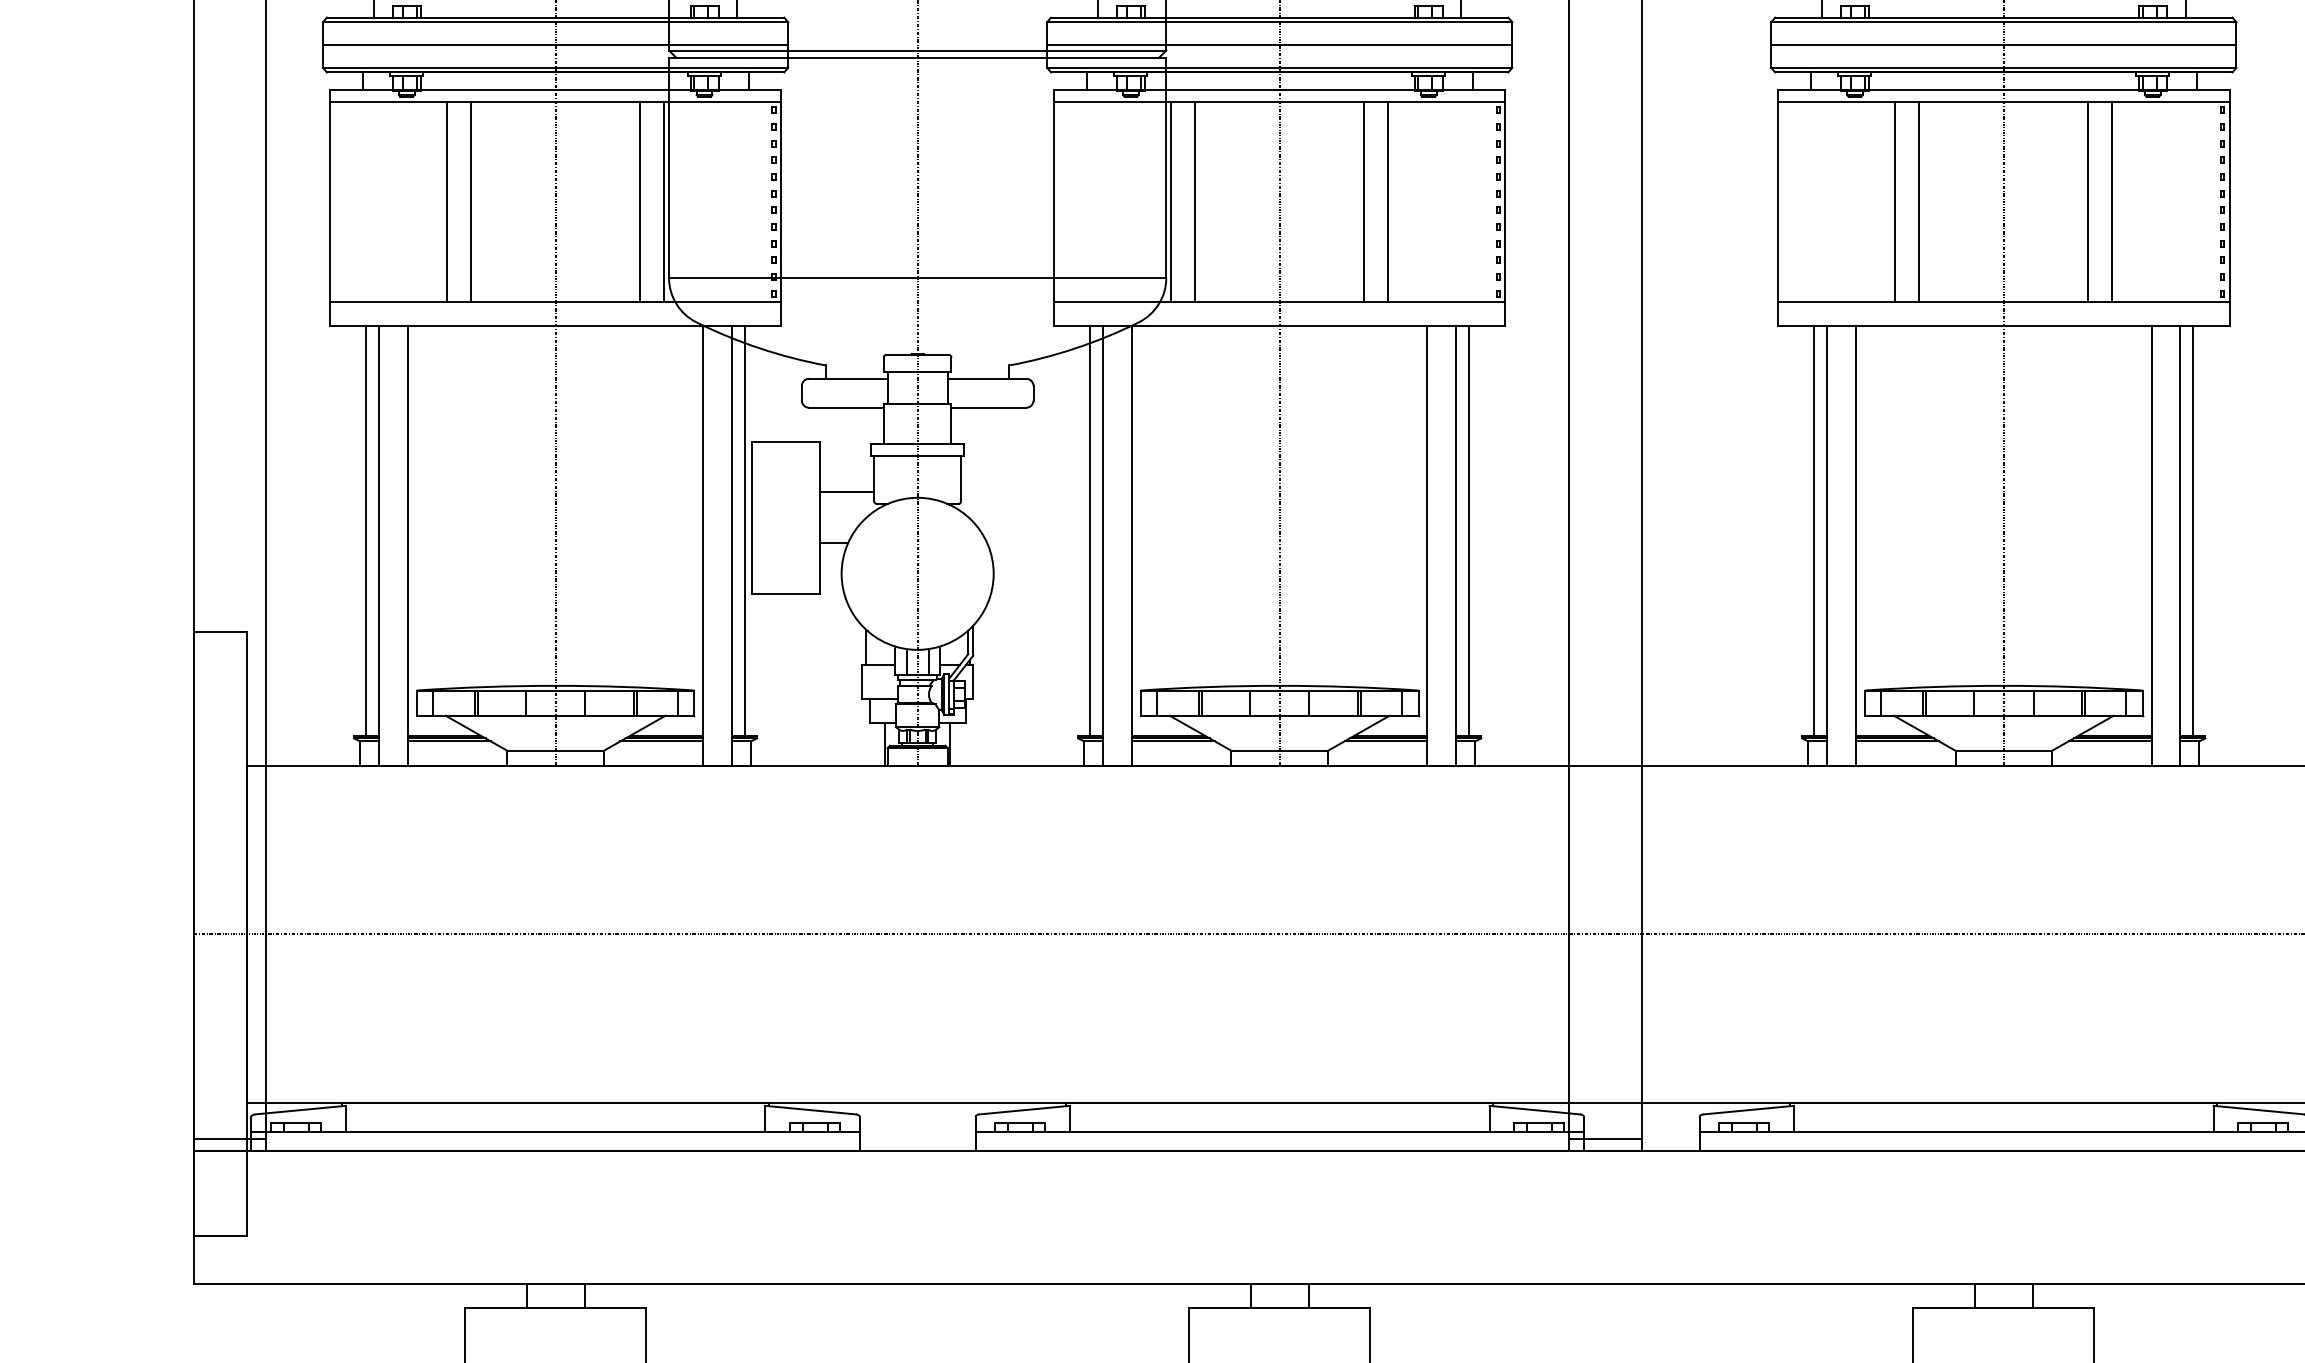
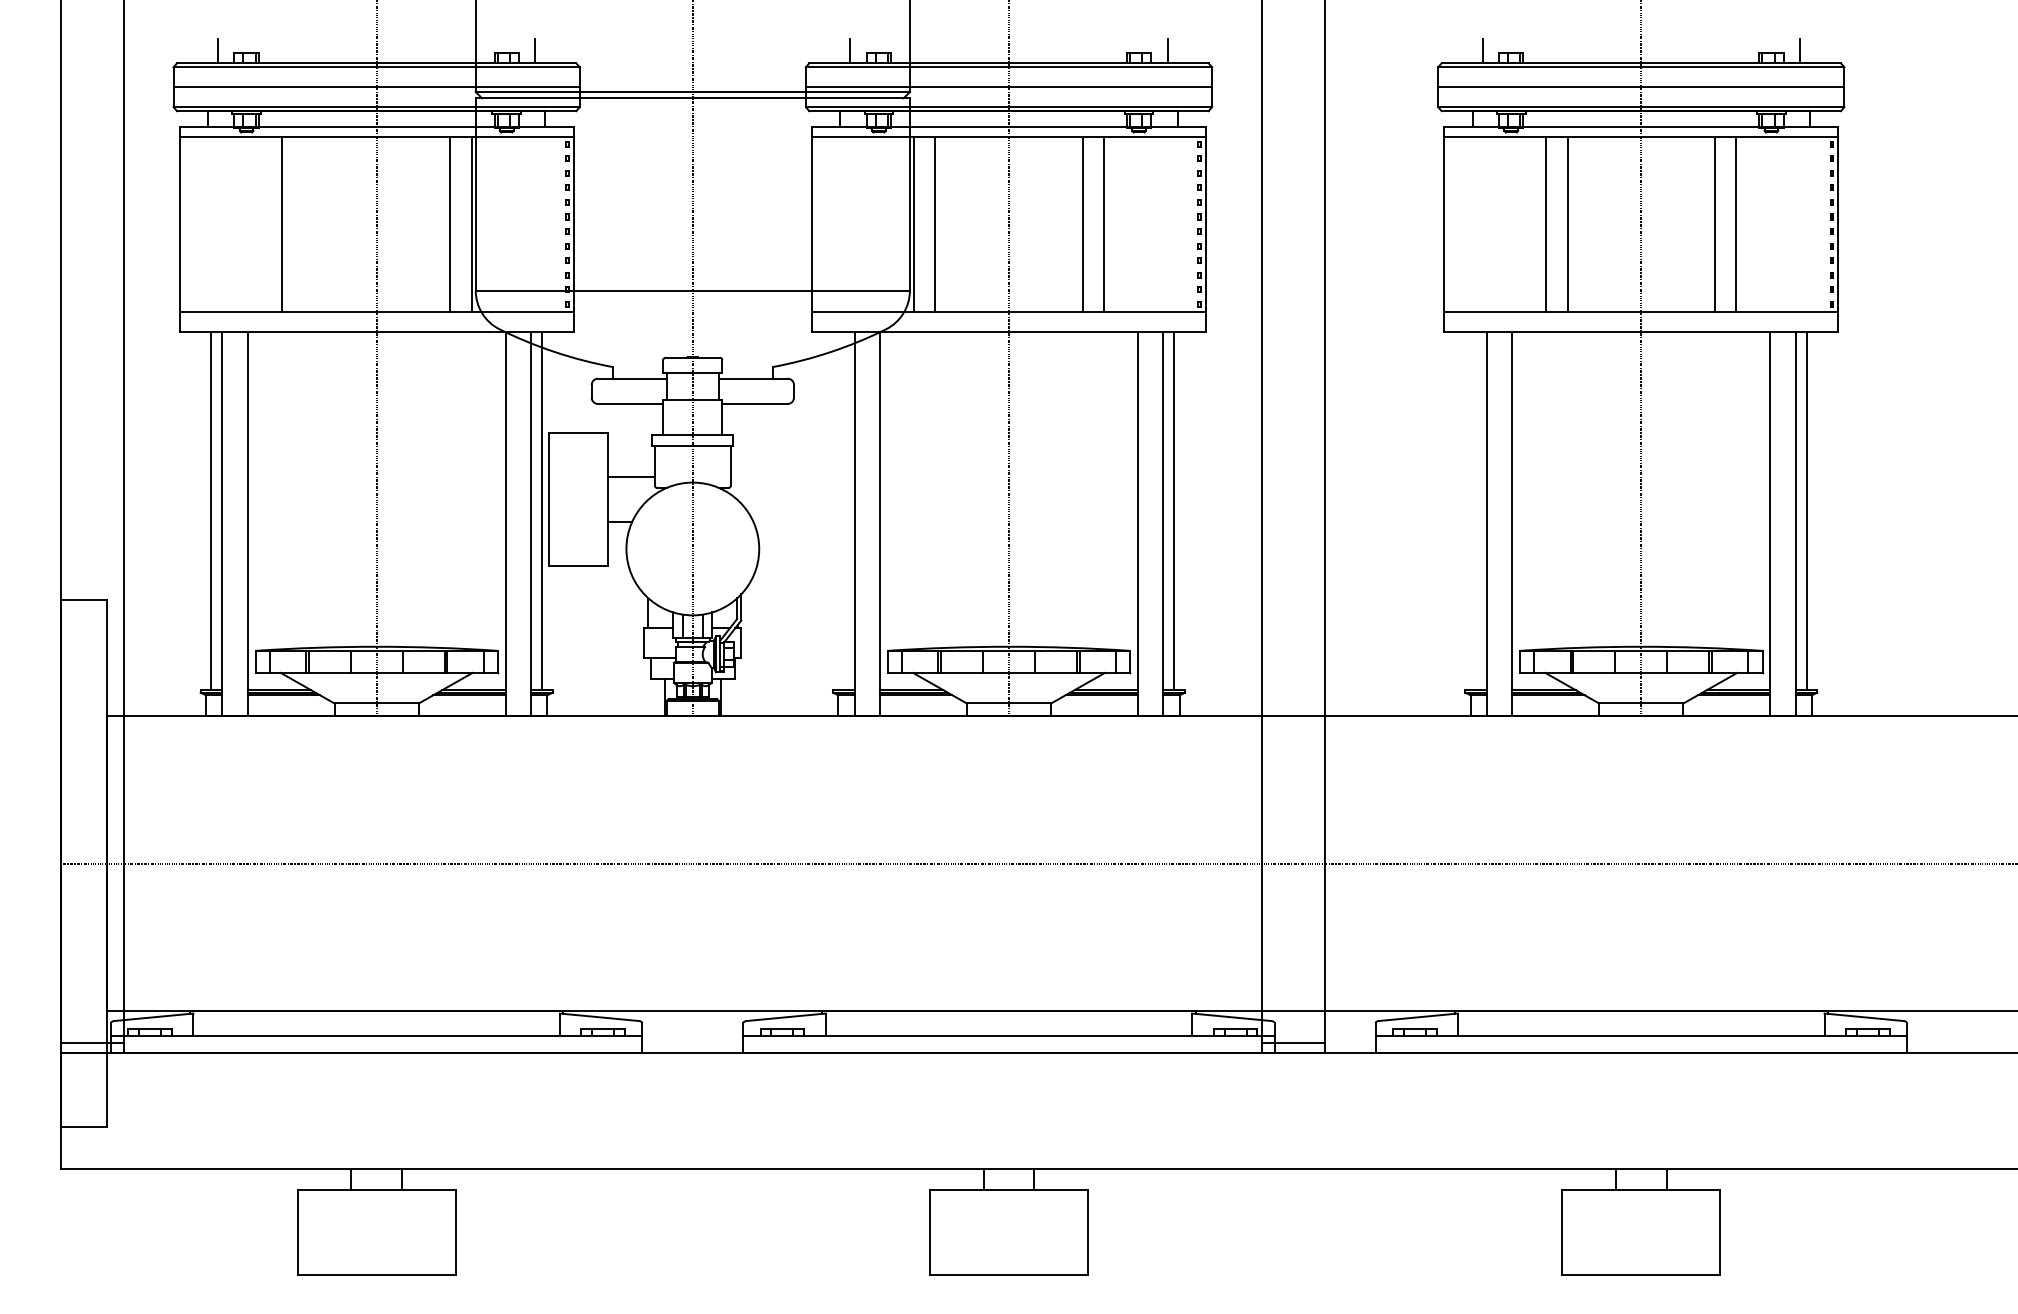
line: (470, 201) -> (302, 223), removed
line: (1090, 530) -> (843, 511), removed
line: (1813, 530) -> (1475, 511), removed

